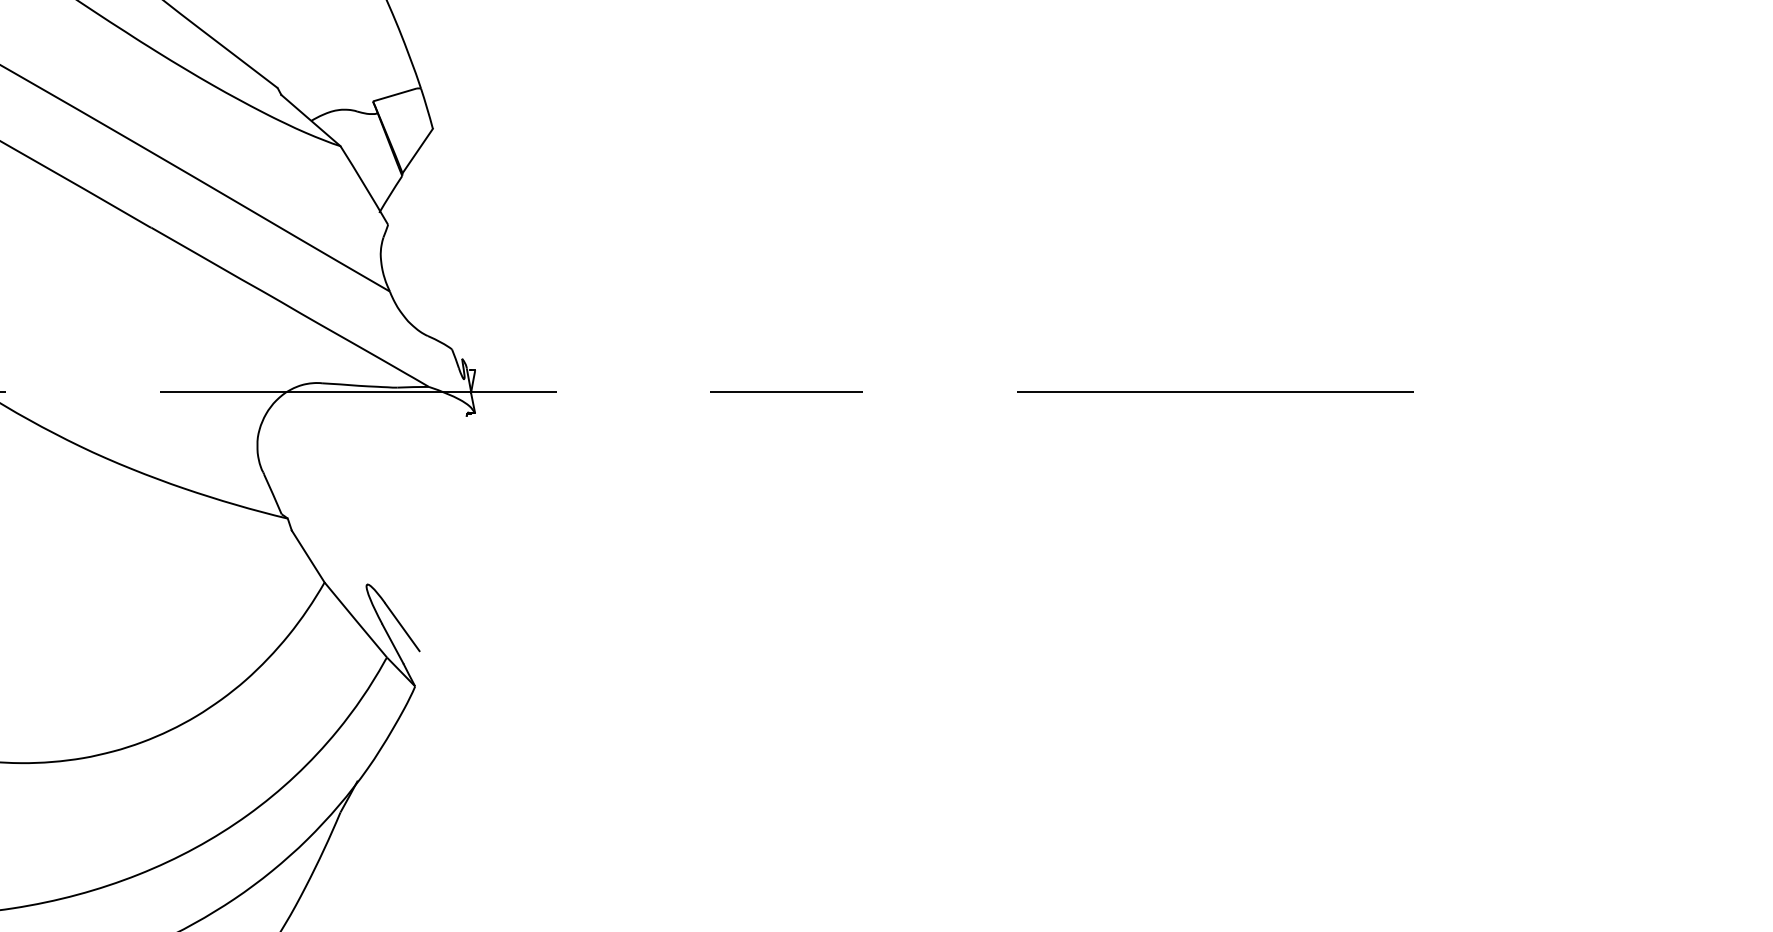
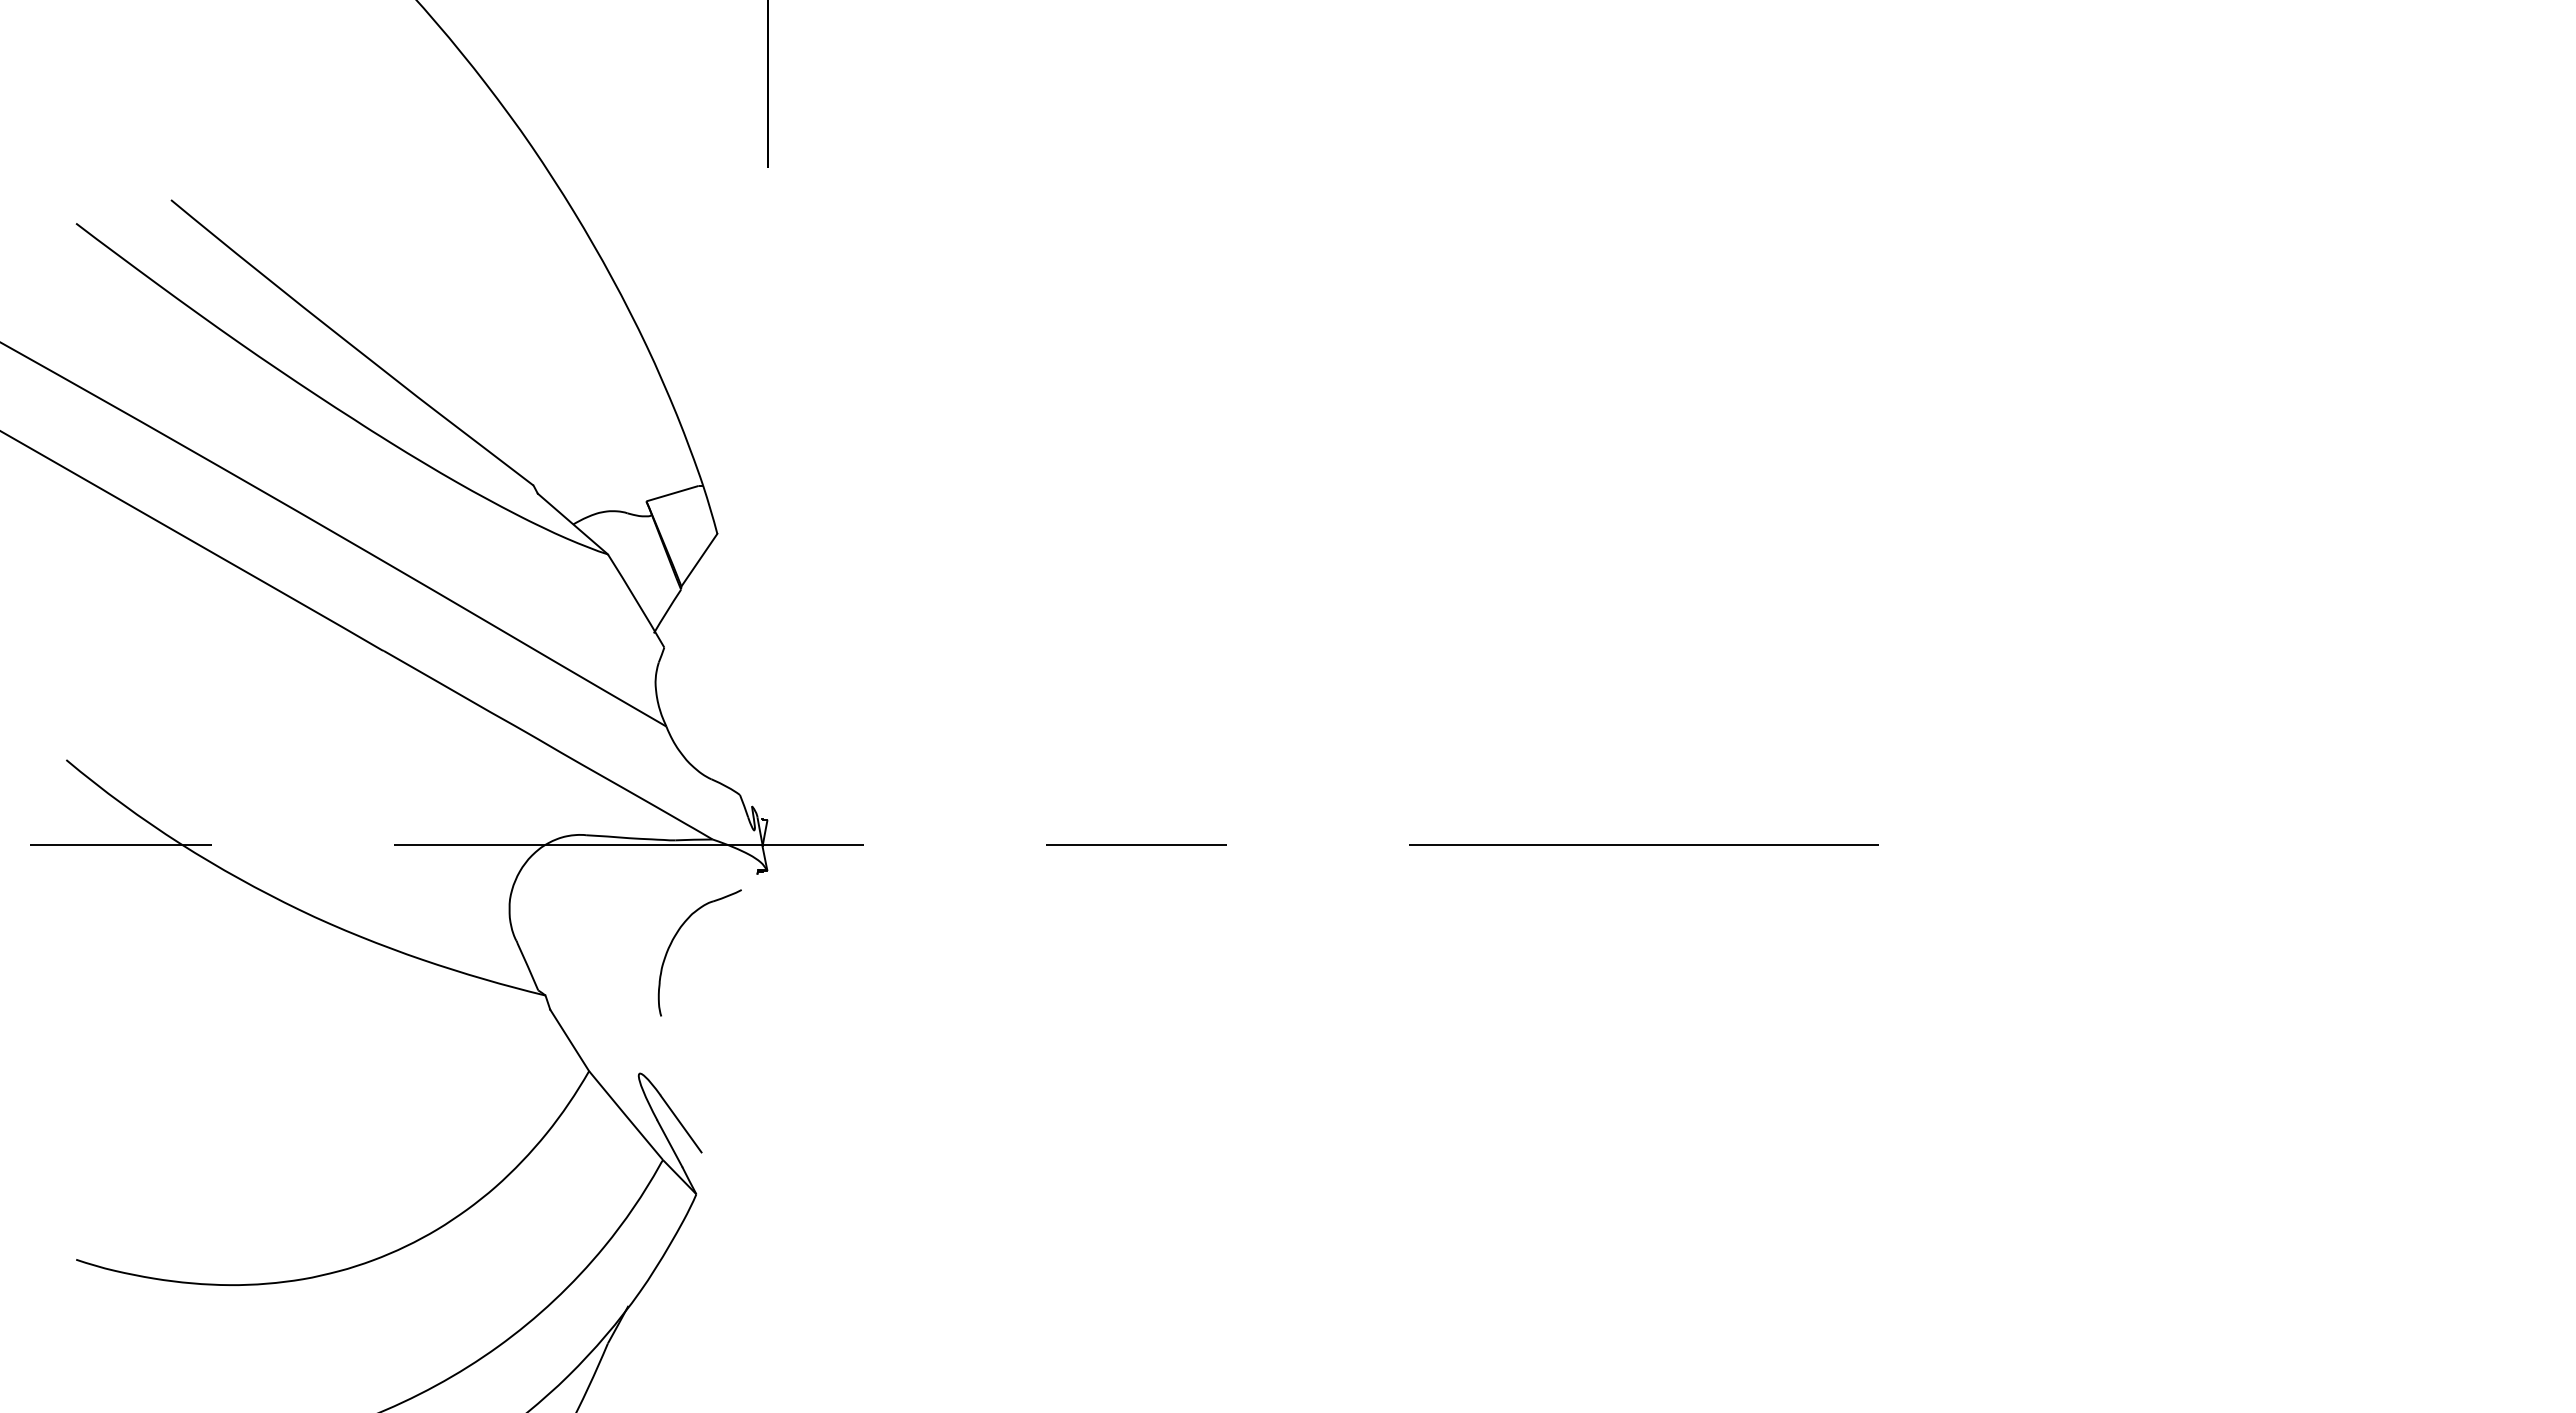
part: (396, 471) -> (674, 939), added

